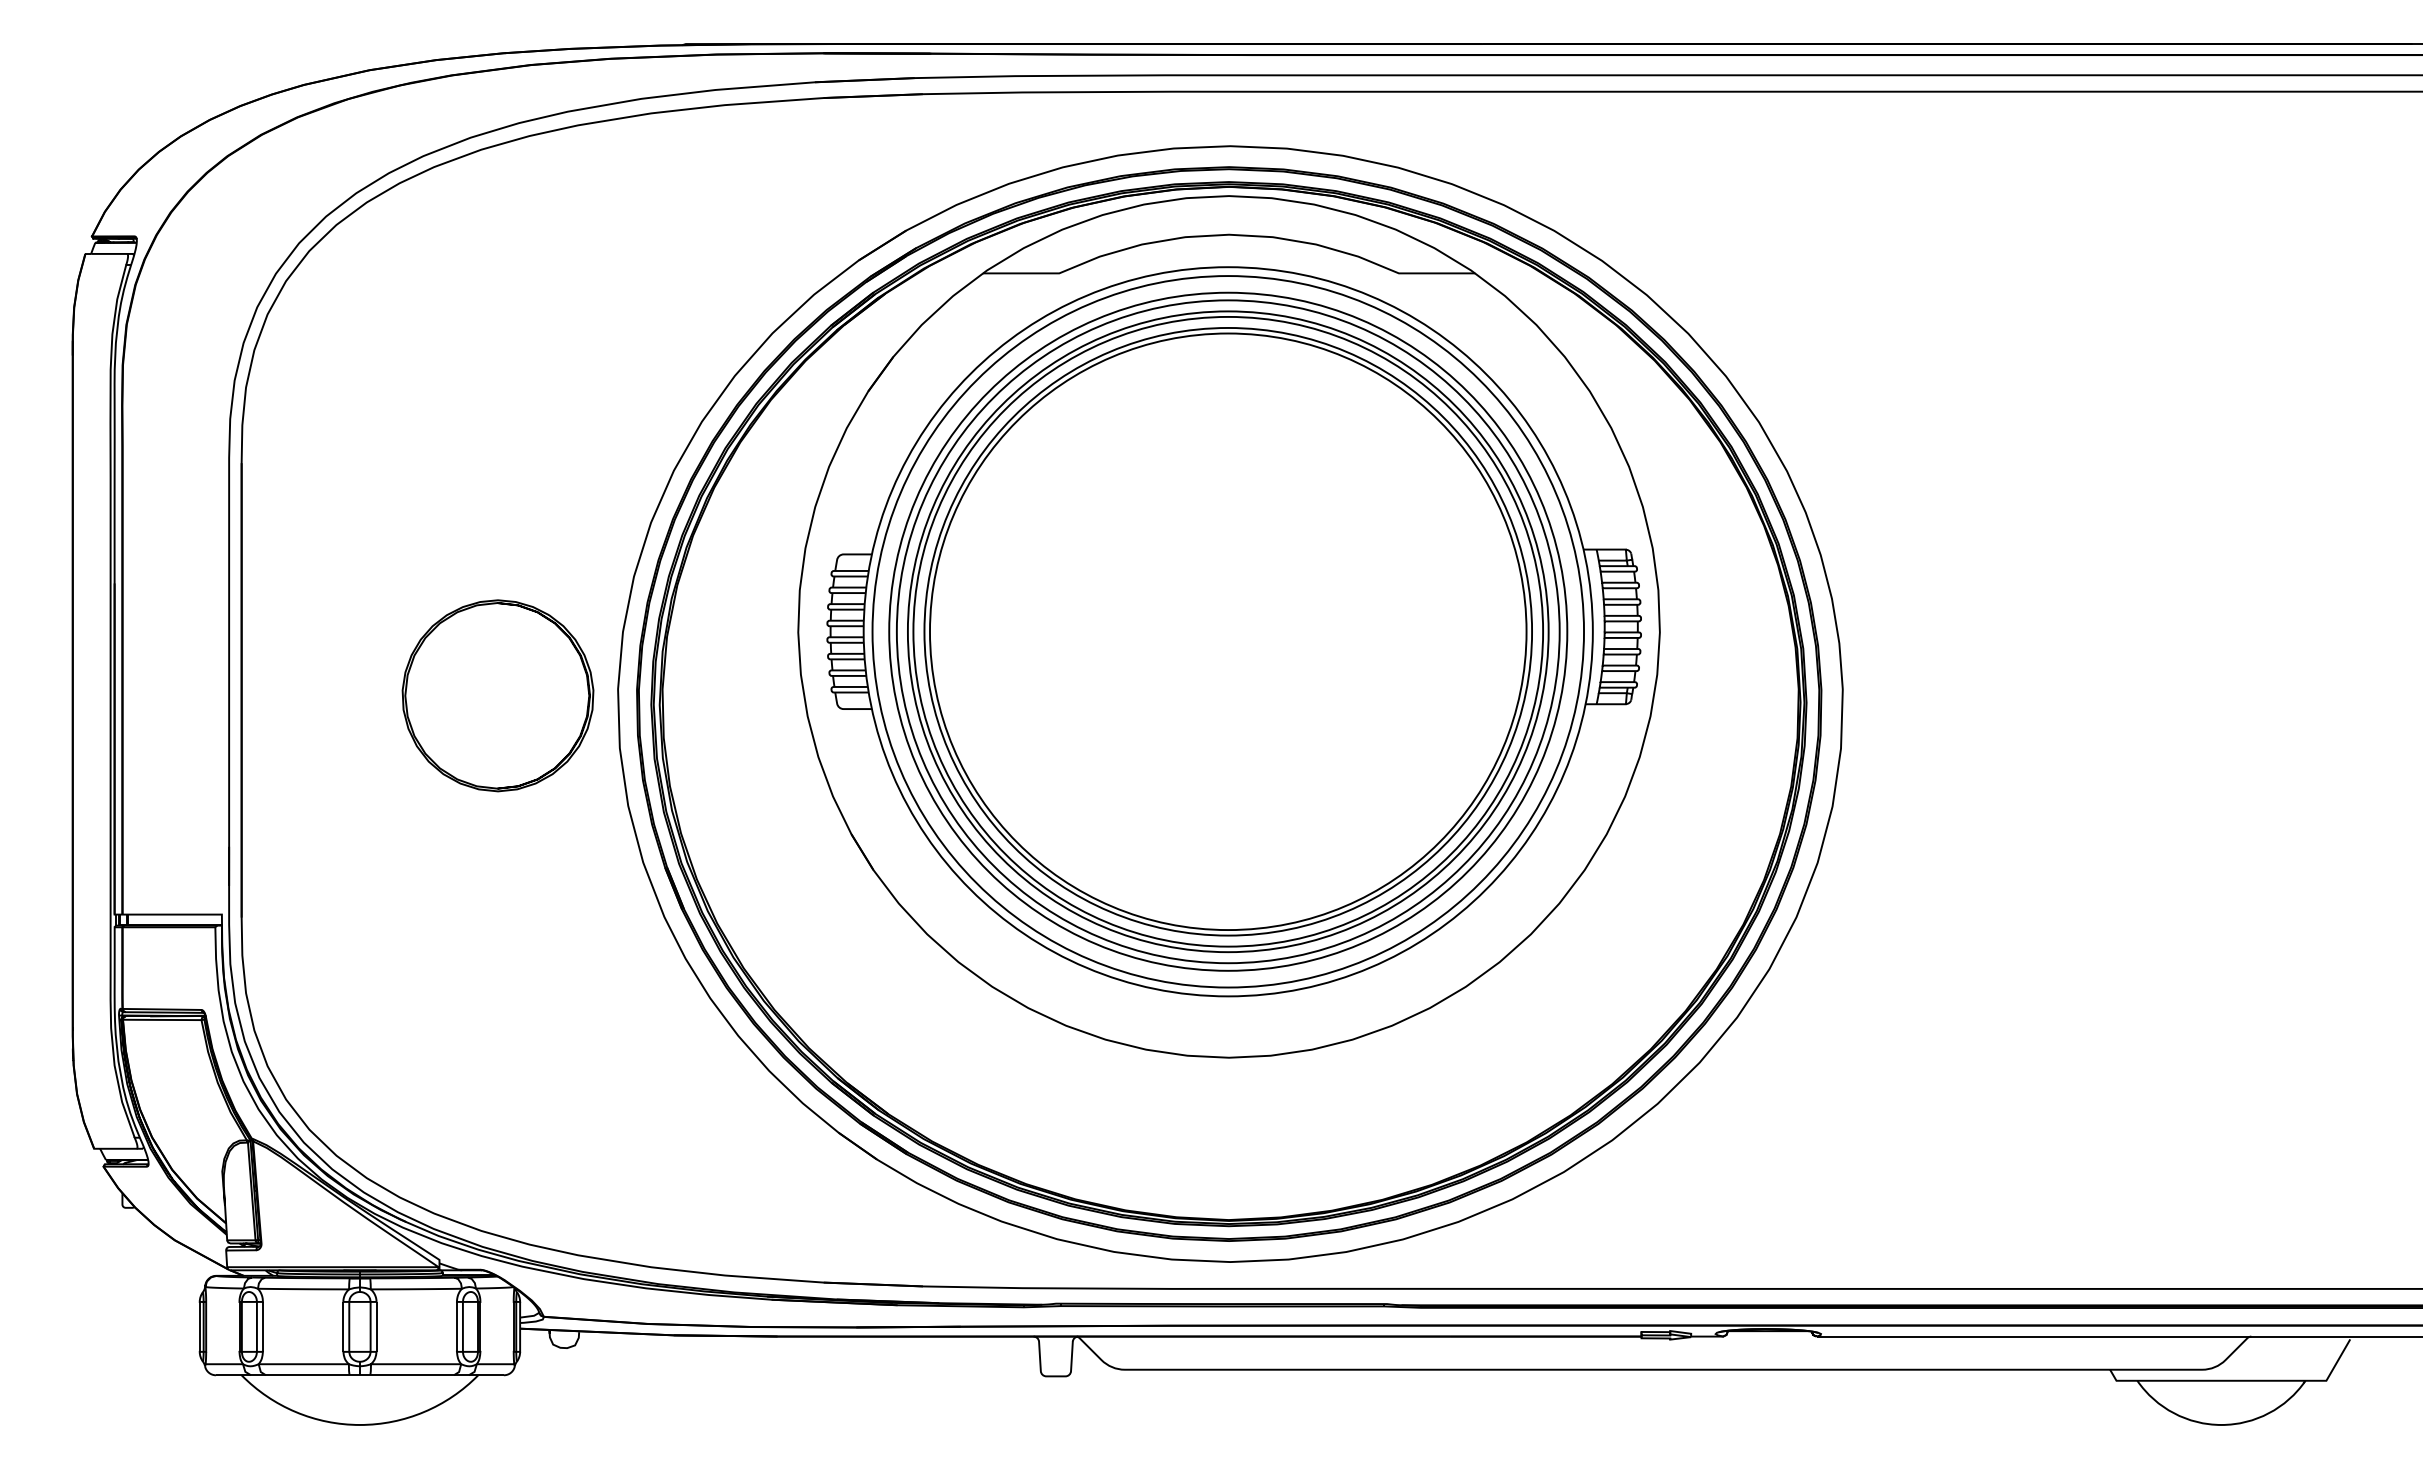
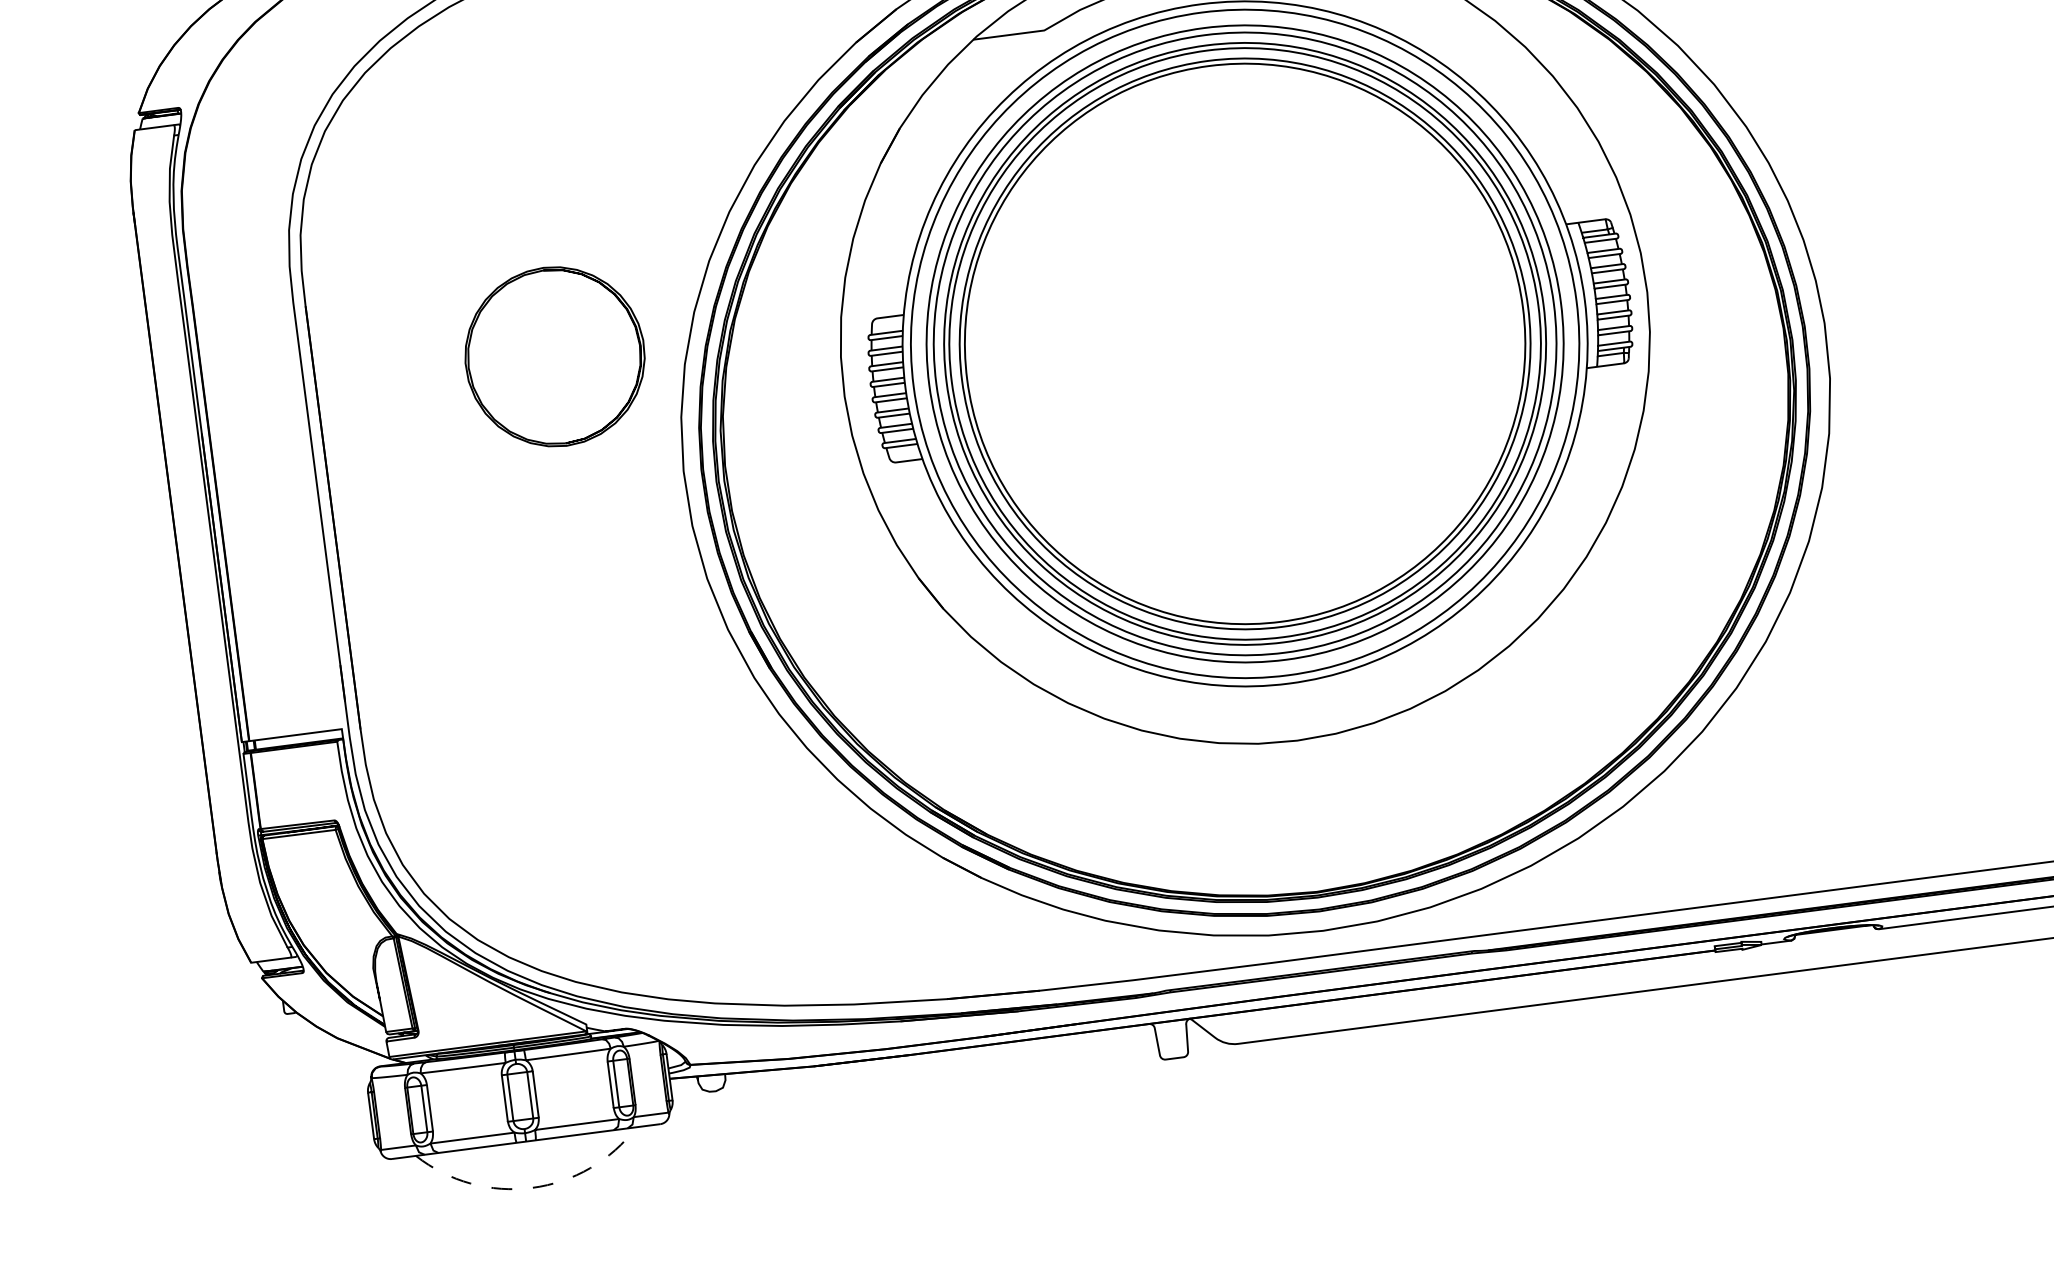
part: (497, 695) -> (554, 356), moved
line: (359, 1424) -> (531, 1187), solid -> dashed

